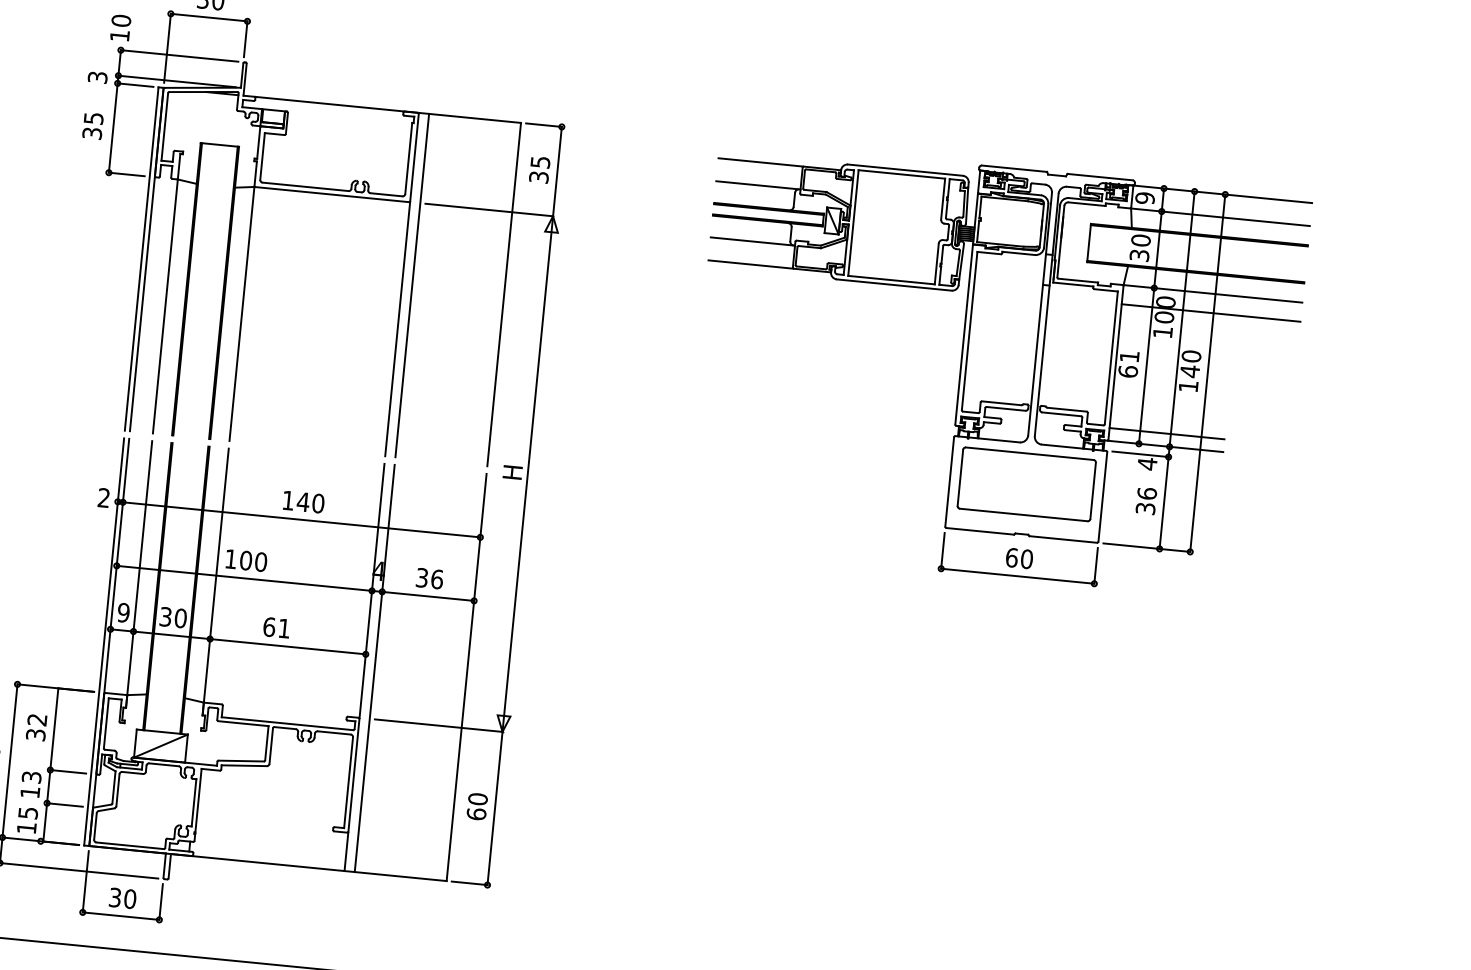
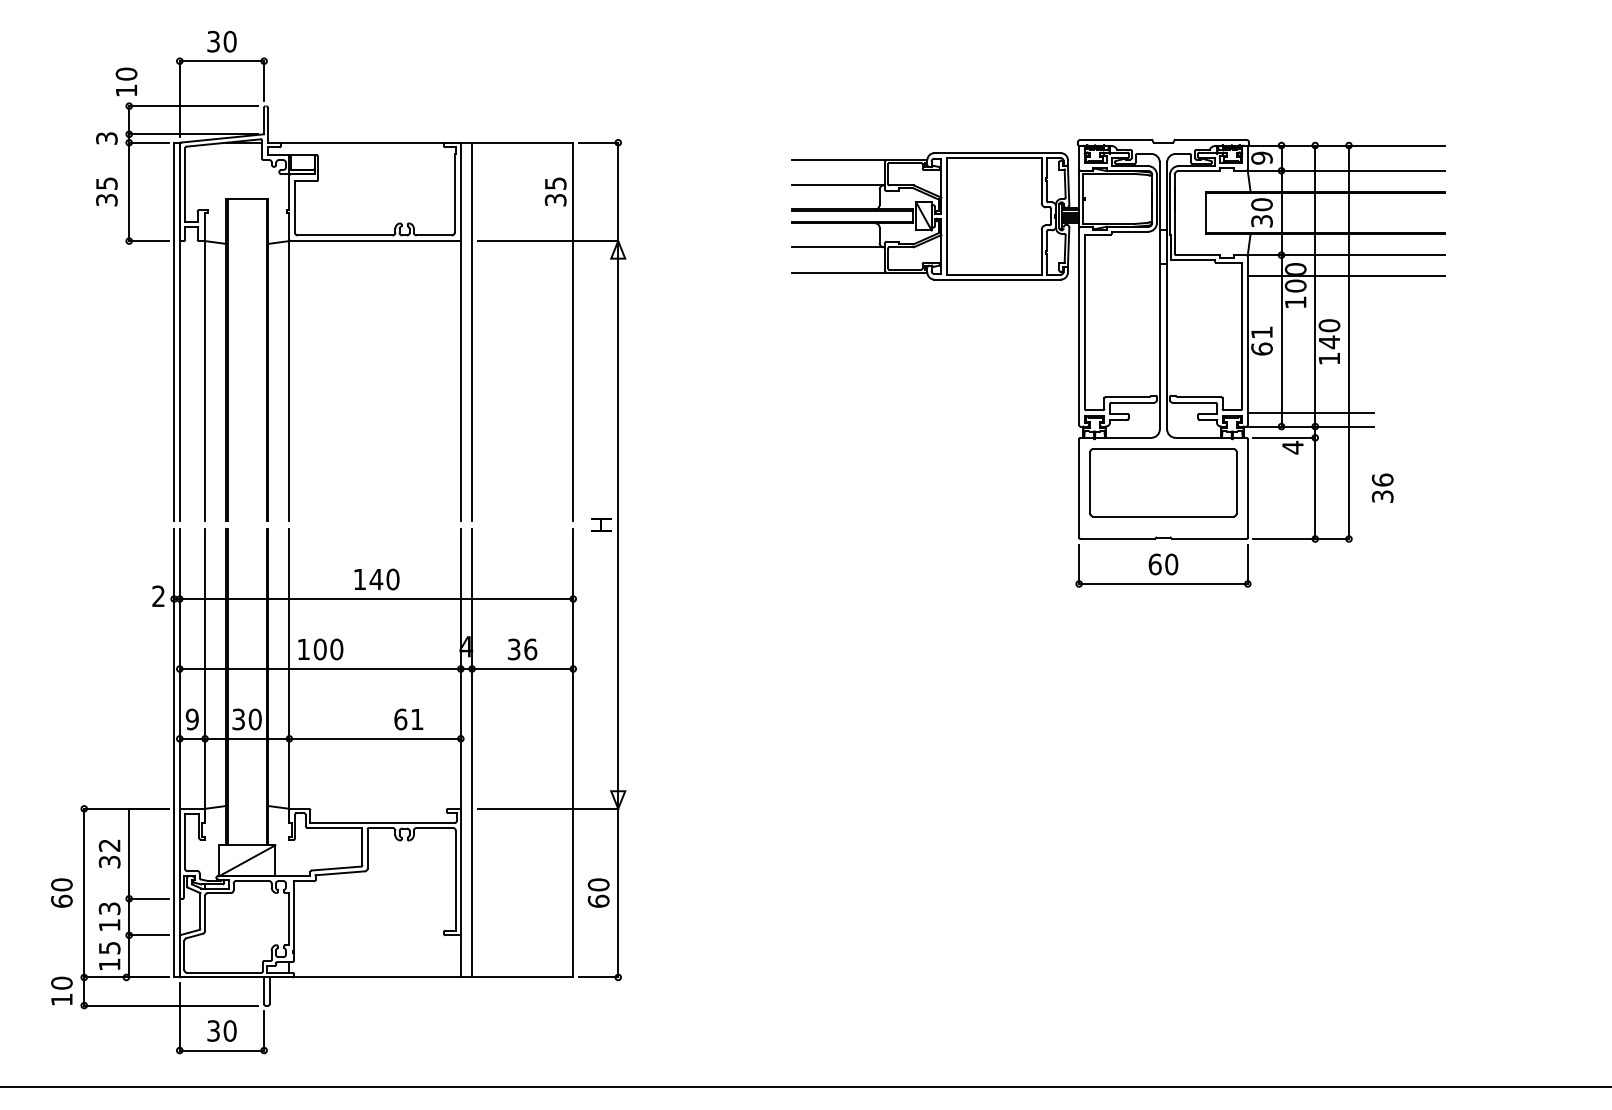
text: (539, 169) -> (555, 191), moved
text: (1146, 500) -> (1382, 487), moved
text: (276, 627) -> (408, 719), moved

